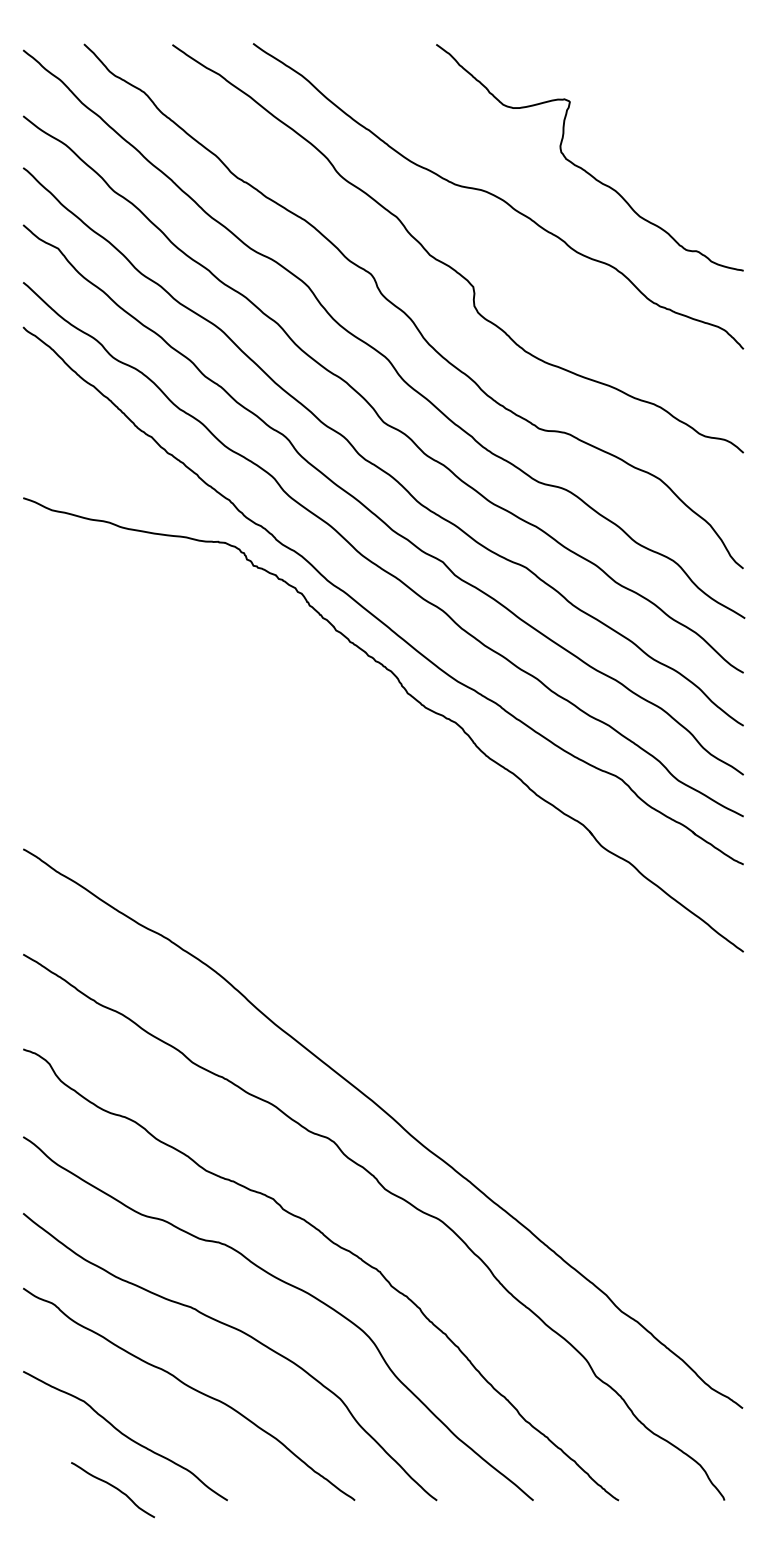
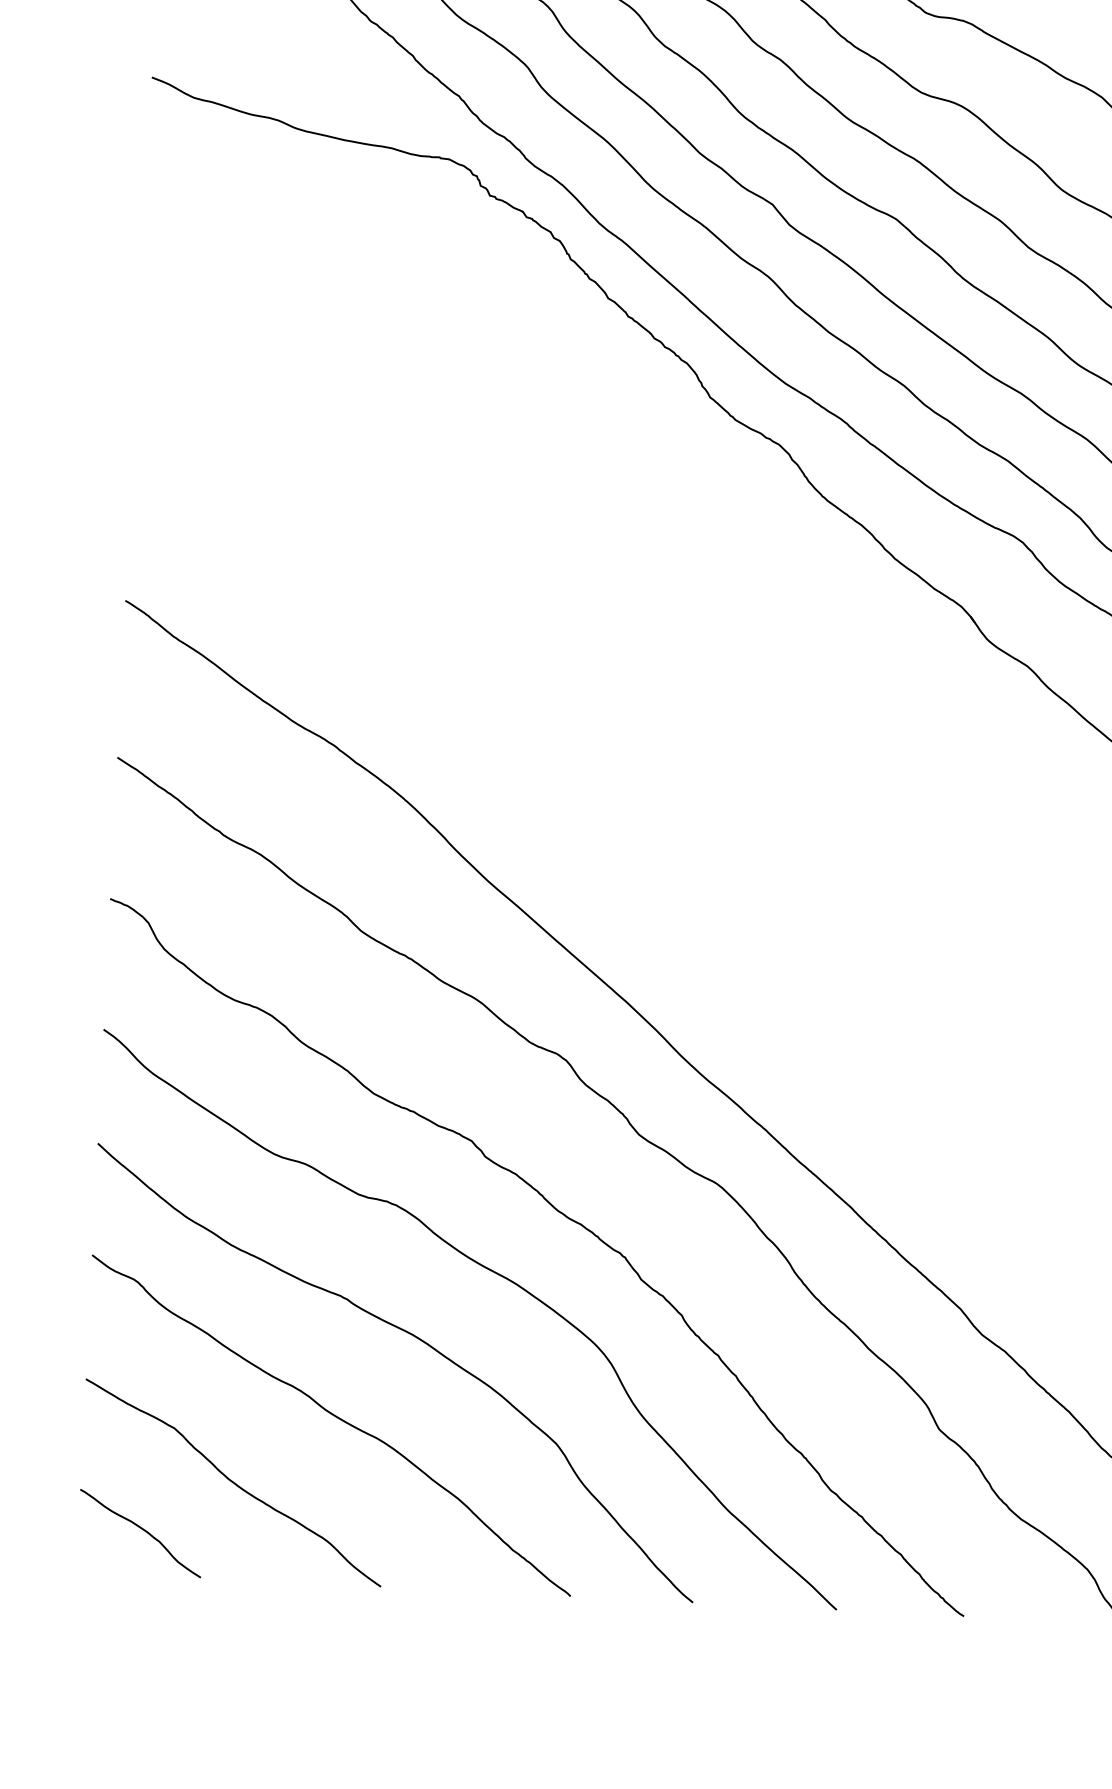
curve: (114, 1488) -> (142, 1531), moved

